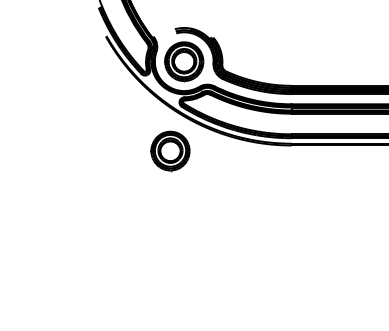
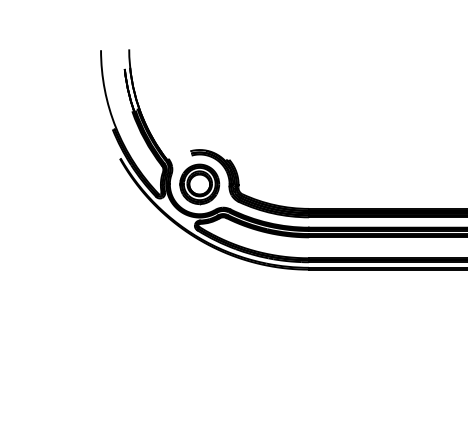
part: (170, 151) -> (185, 275), removed

